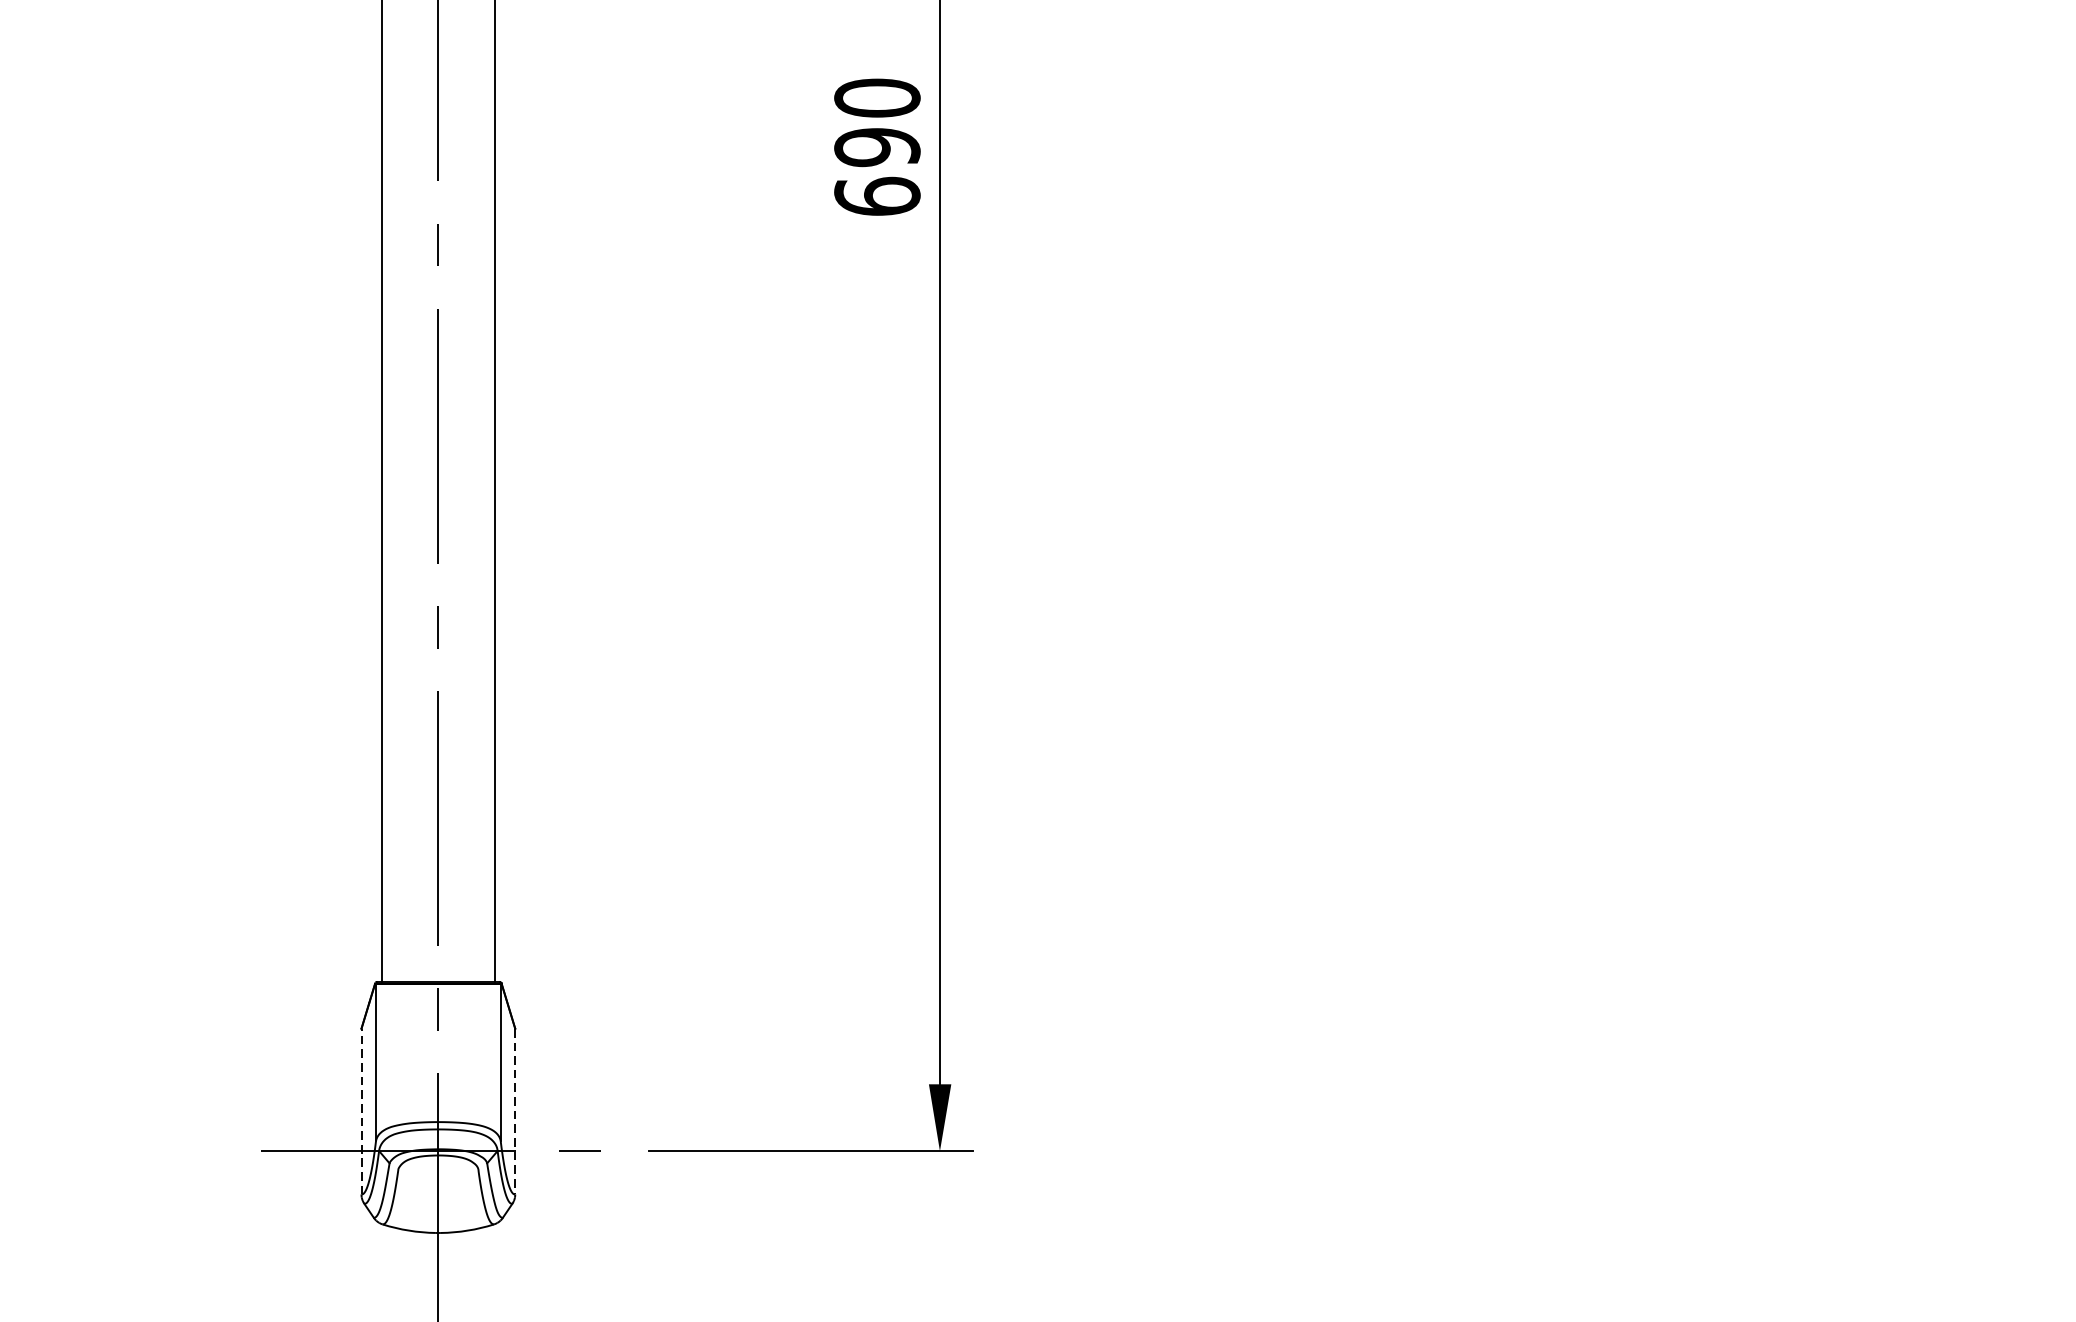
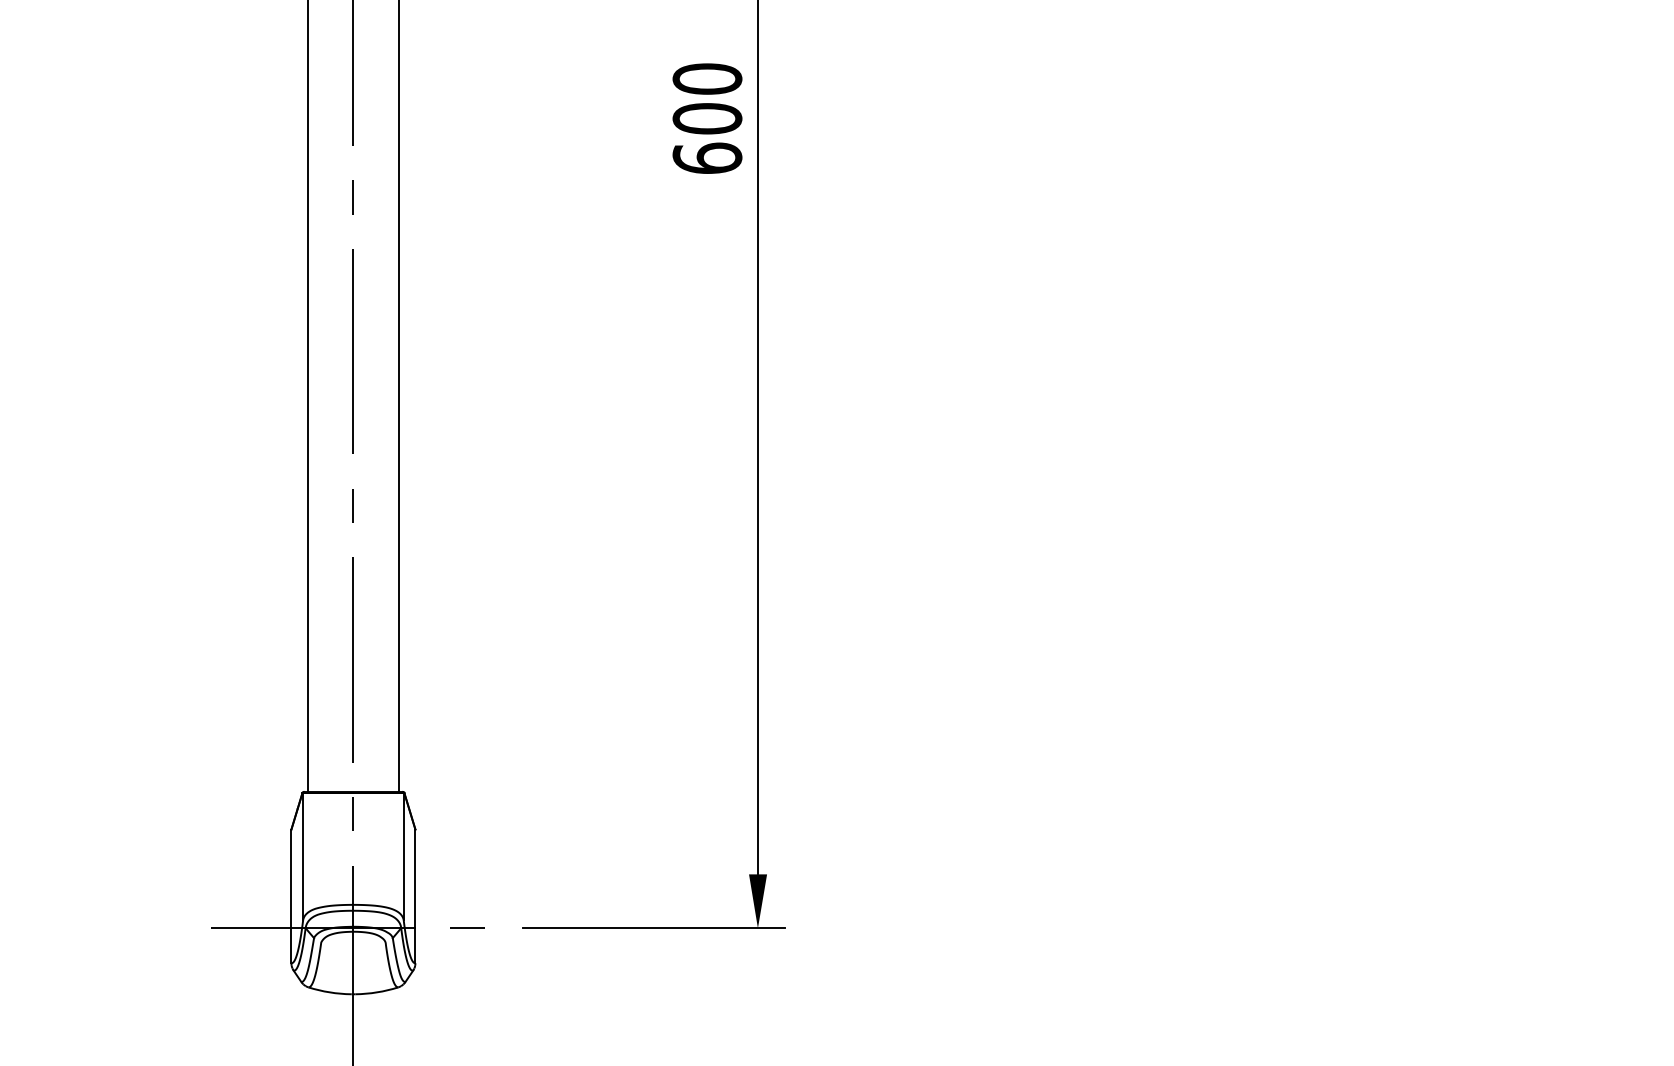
text: (877, 147) -> (707, 118), 690 -> 600
line: (361, 1111) -> (291, 896), dashed -> solid
line: (515, 1111) -> (415, 896), dashed -> solid

